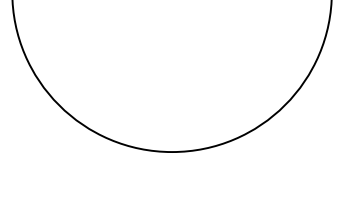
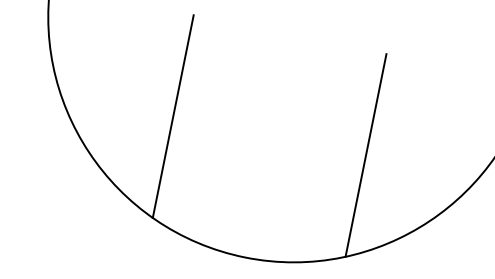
line: (108, 71) -> (173, 116), added
line: (236, 71) -> (366, 155), added

